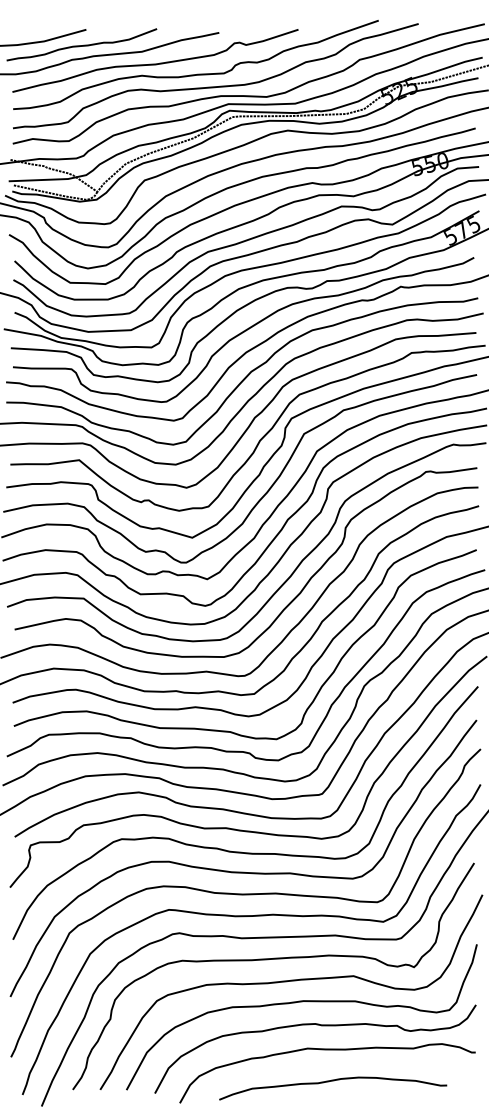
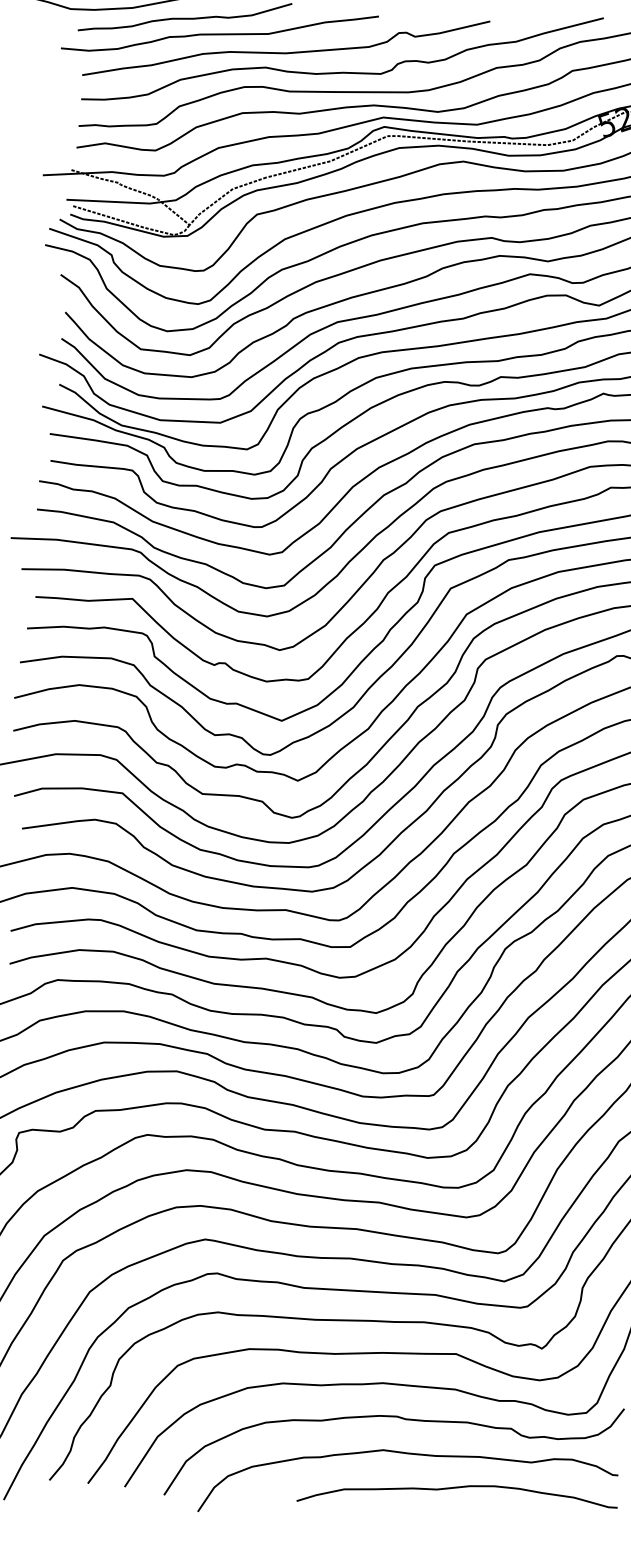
curve: (333, 1081) -> (458, 1488), moved

